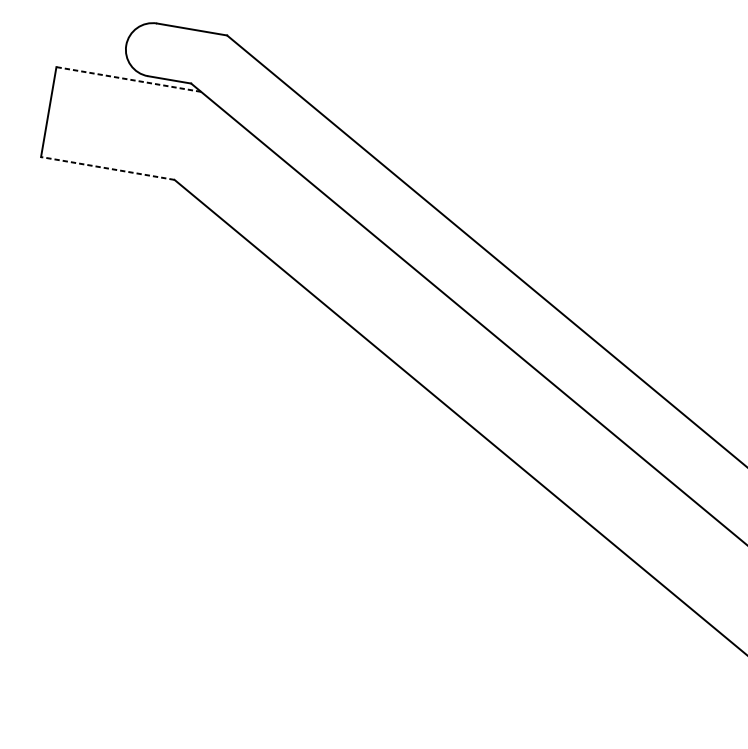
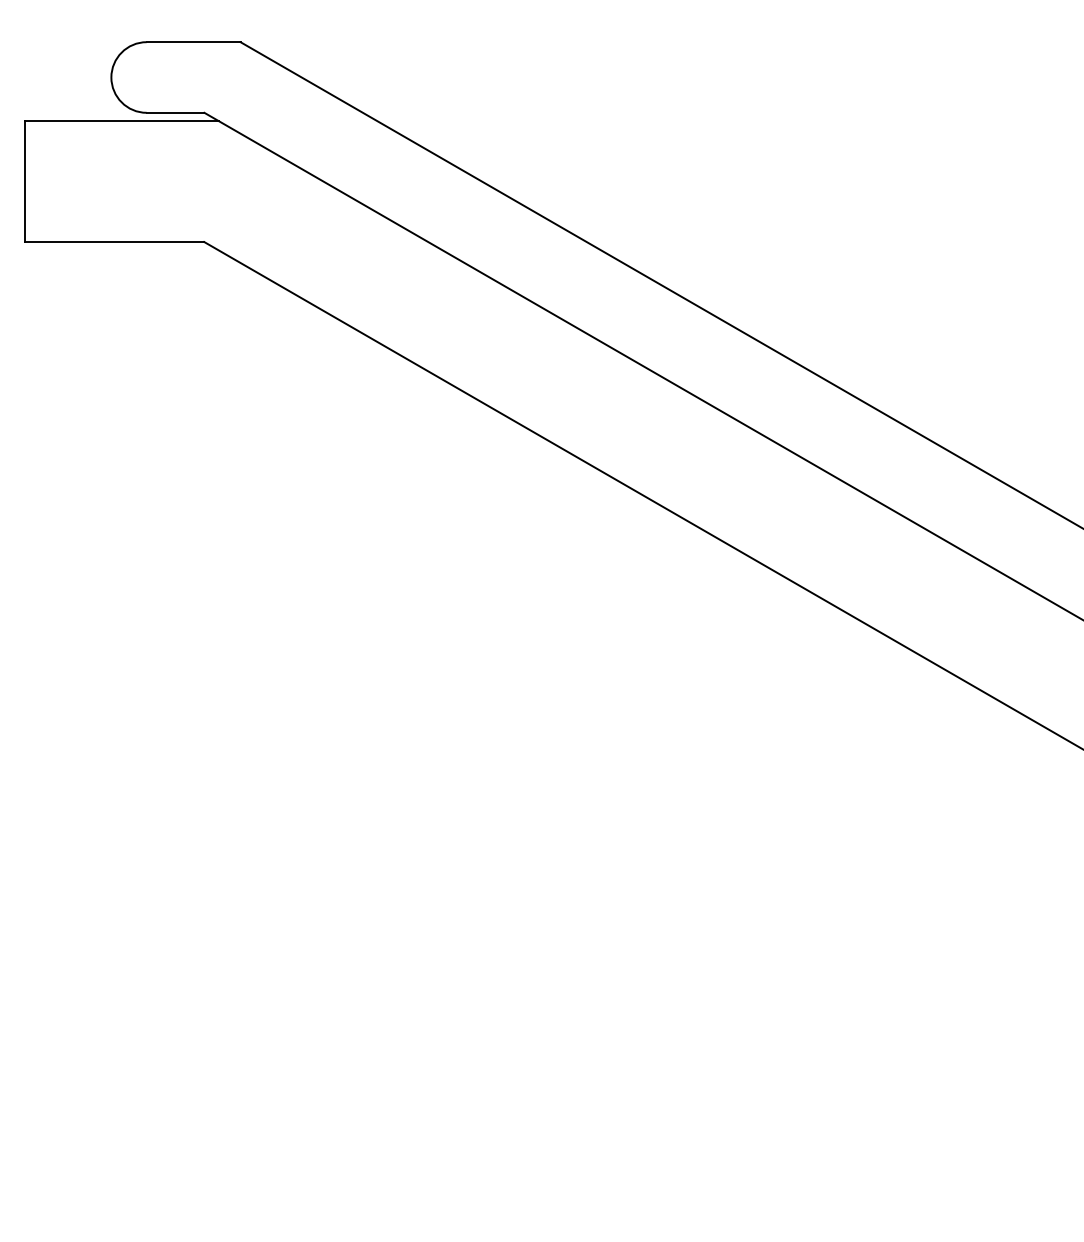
line: (128, 79) -> (121, 121), dashed -> solid
line: (107, 168) -> (114, 242), dashed -> solid

